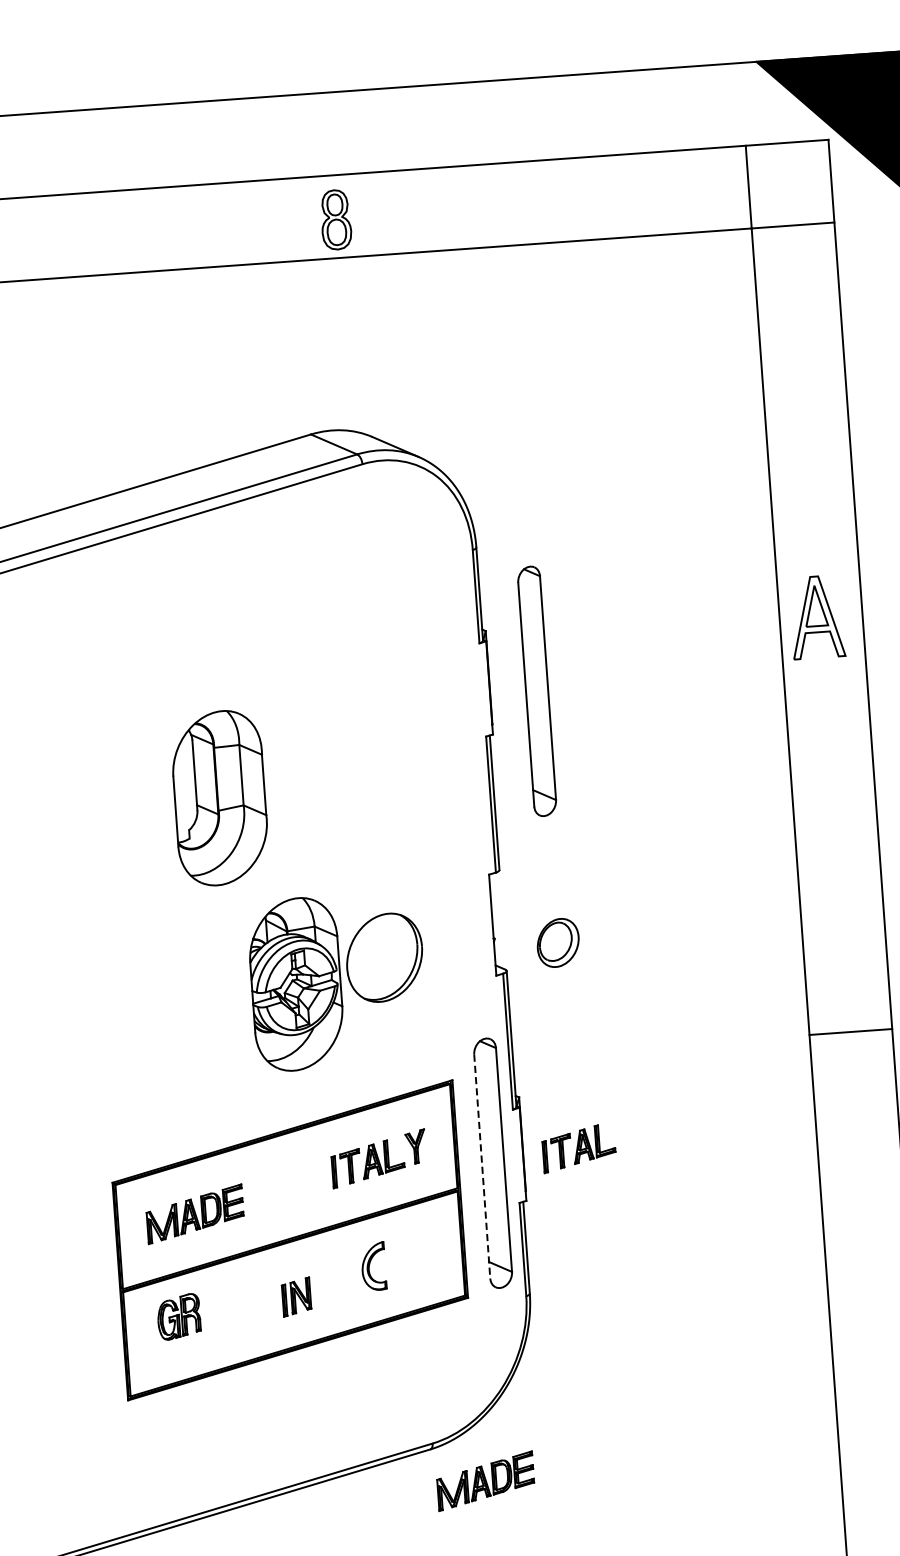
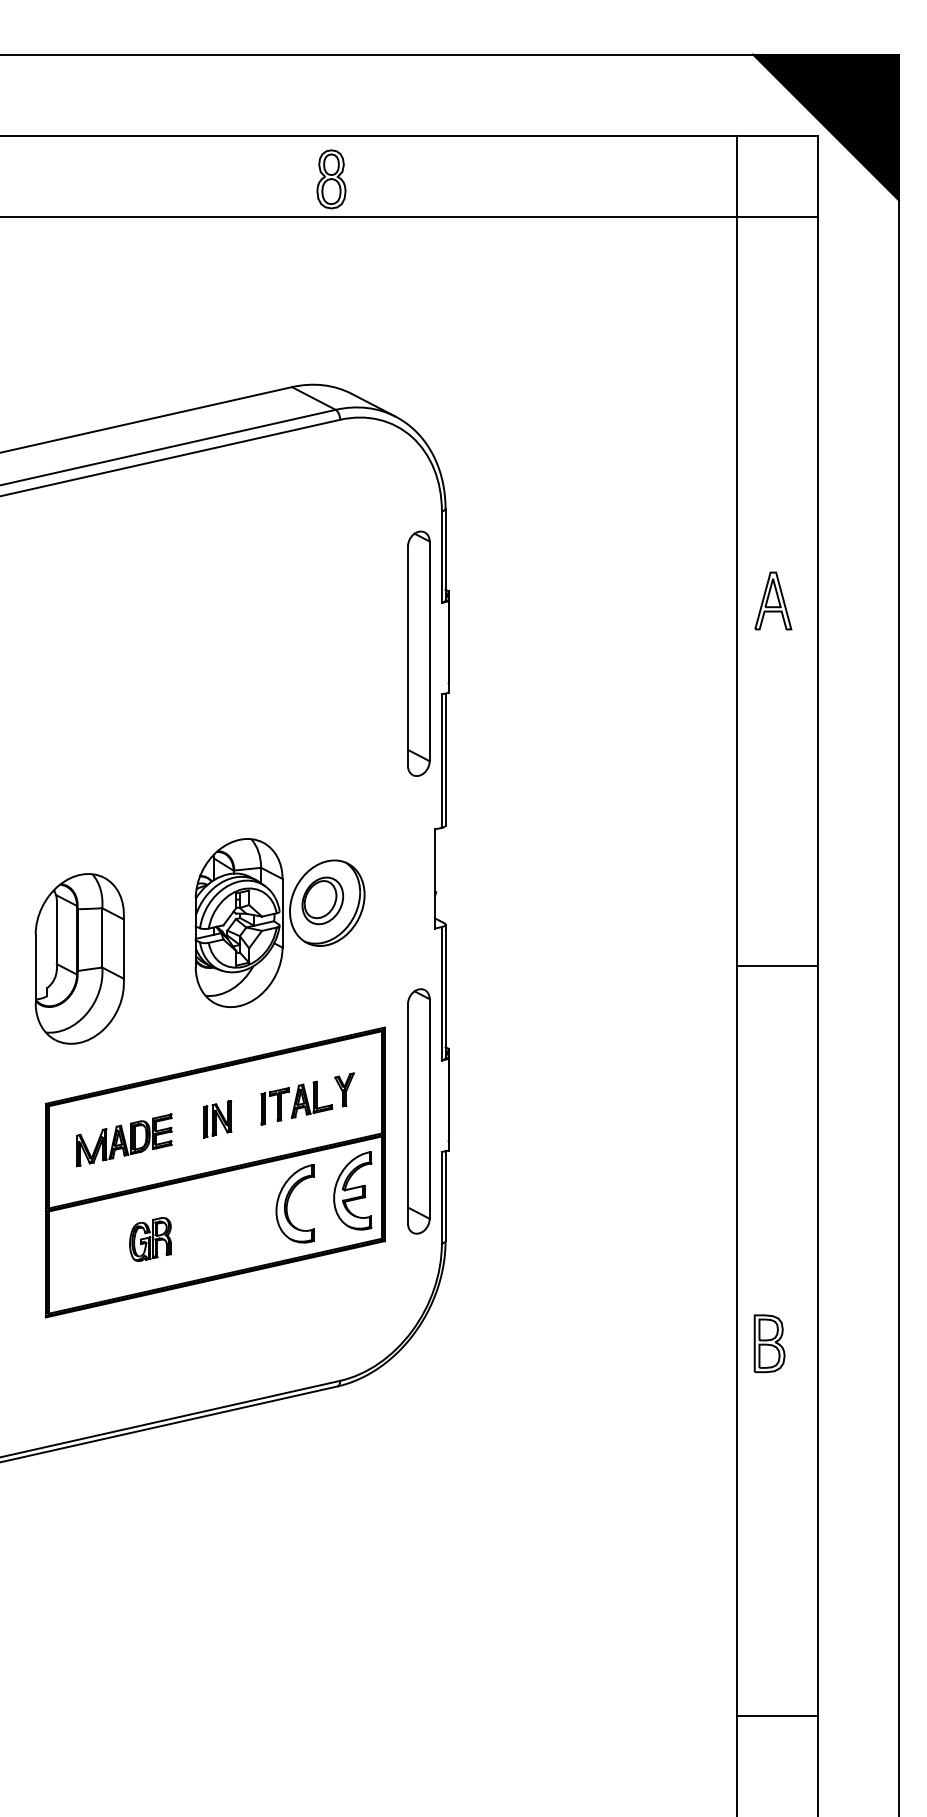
part: (817, 616) -> (773, 600), size x0.71
part: (536, 691) -> (418, 653), moved
part: (219, 797) -> (79, 958), moved
part: (557, 942) -> (322, 900), moved
line: (850, 1032) -> (776, 966), moved
part: (578, 1147) -> (503, 1102), removed
line: (482, 1166) -> (408, 1113), dashed -> solid
part: (431, 1248) -> (352, 1190), added
part: (373, 1266) -> (294, 1203), size x1.67
part: (296, 1297) -> (217, 1119), moved
part: (179, 1316) -> (150, 1239), moved
part: (867, 1374) -> (769, 1343), added
part: (485, 1481) -> (389, 1421), removed

